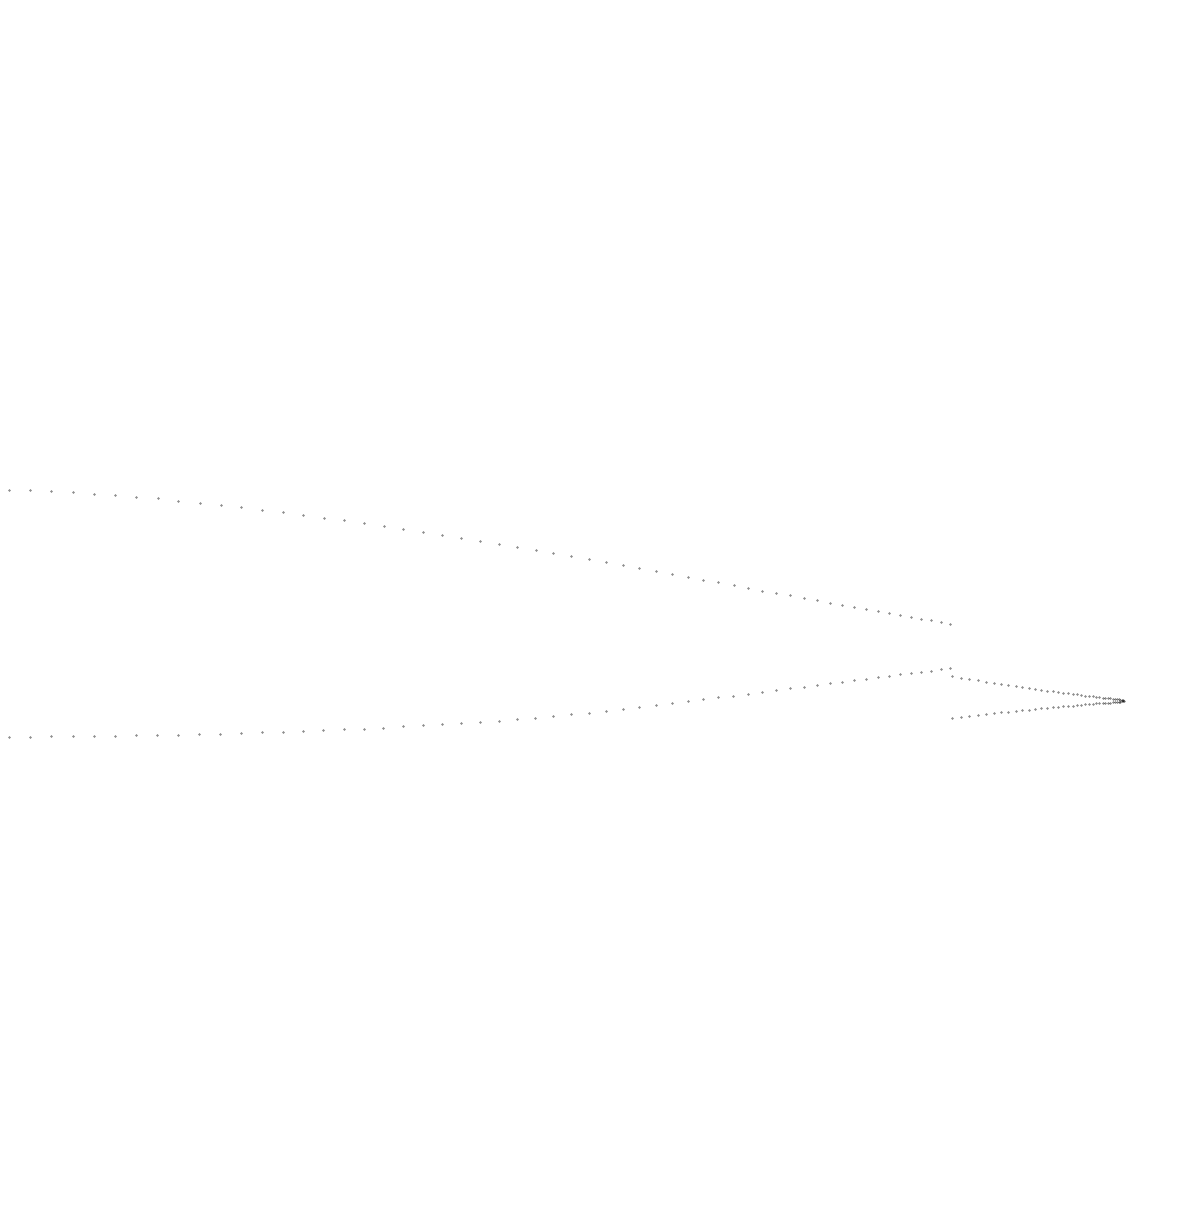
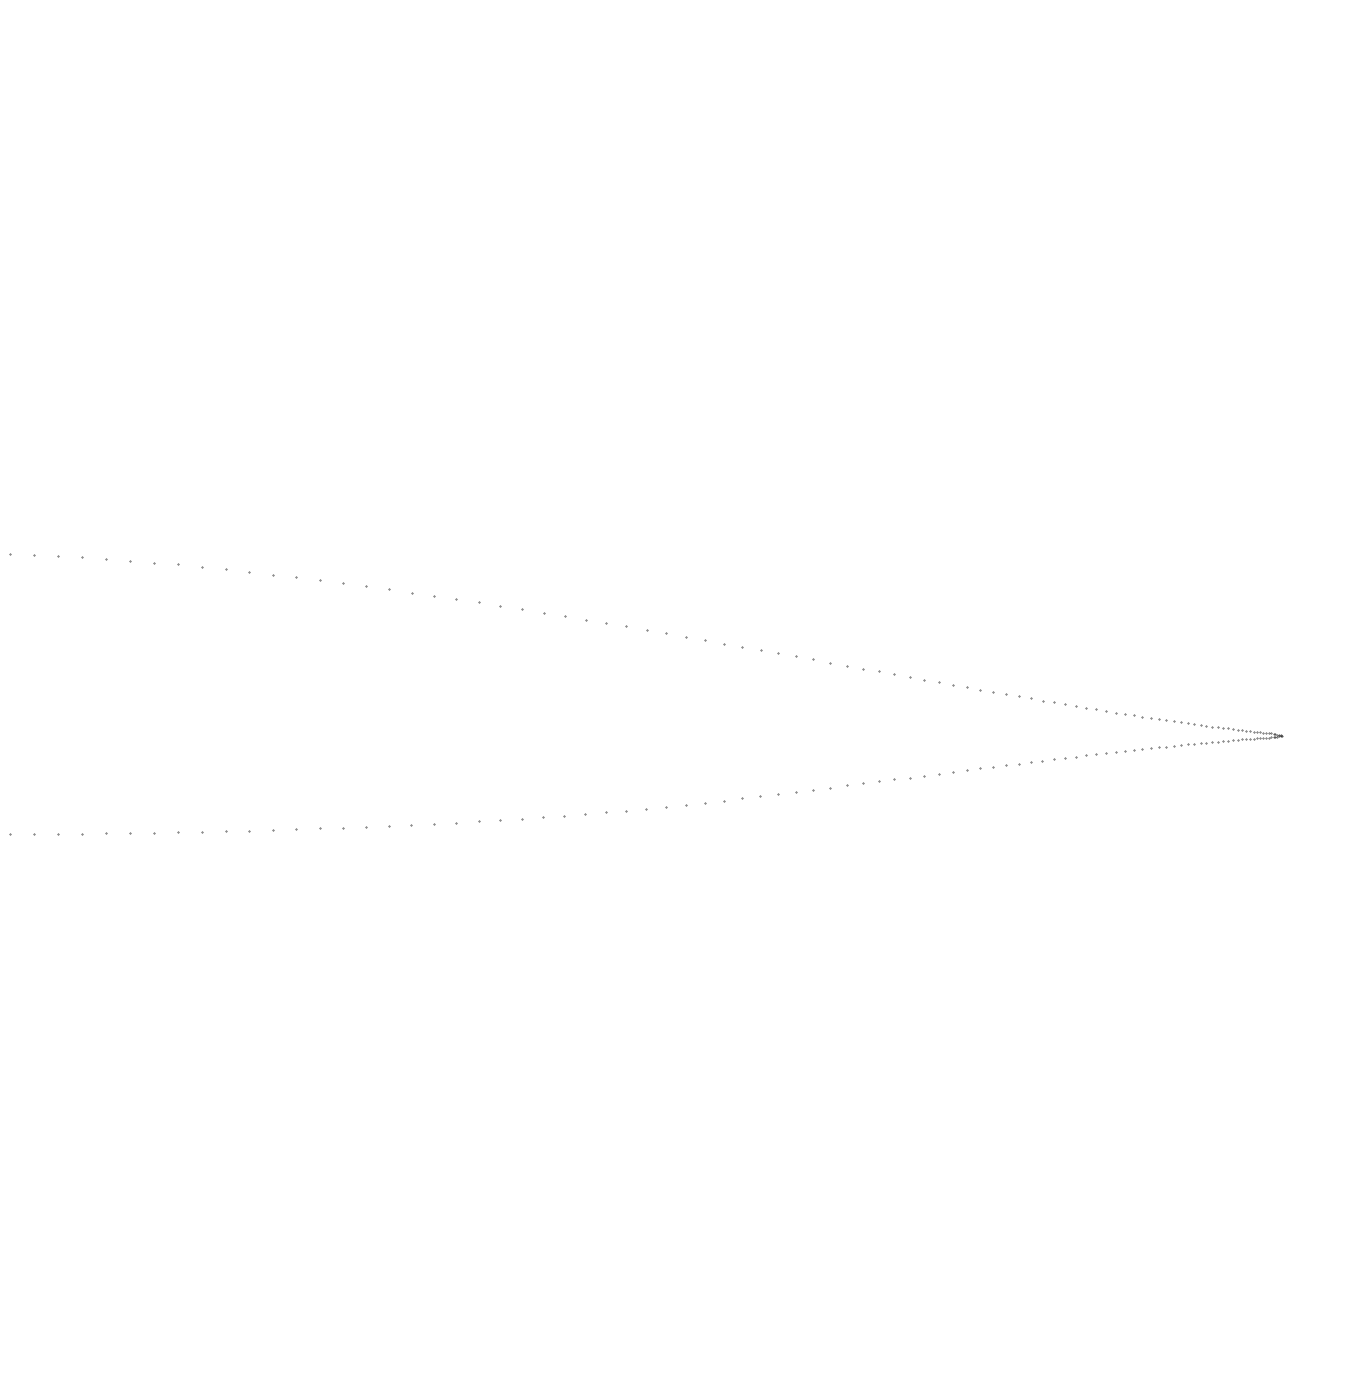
part: (1041, 691) -> (1187, 725), moved

